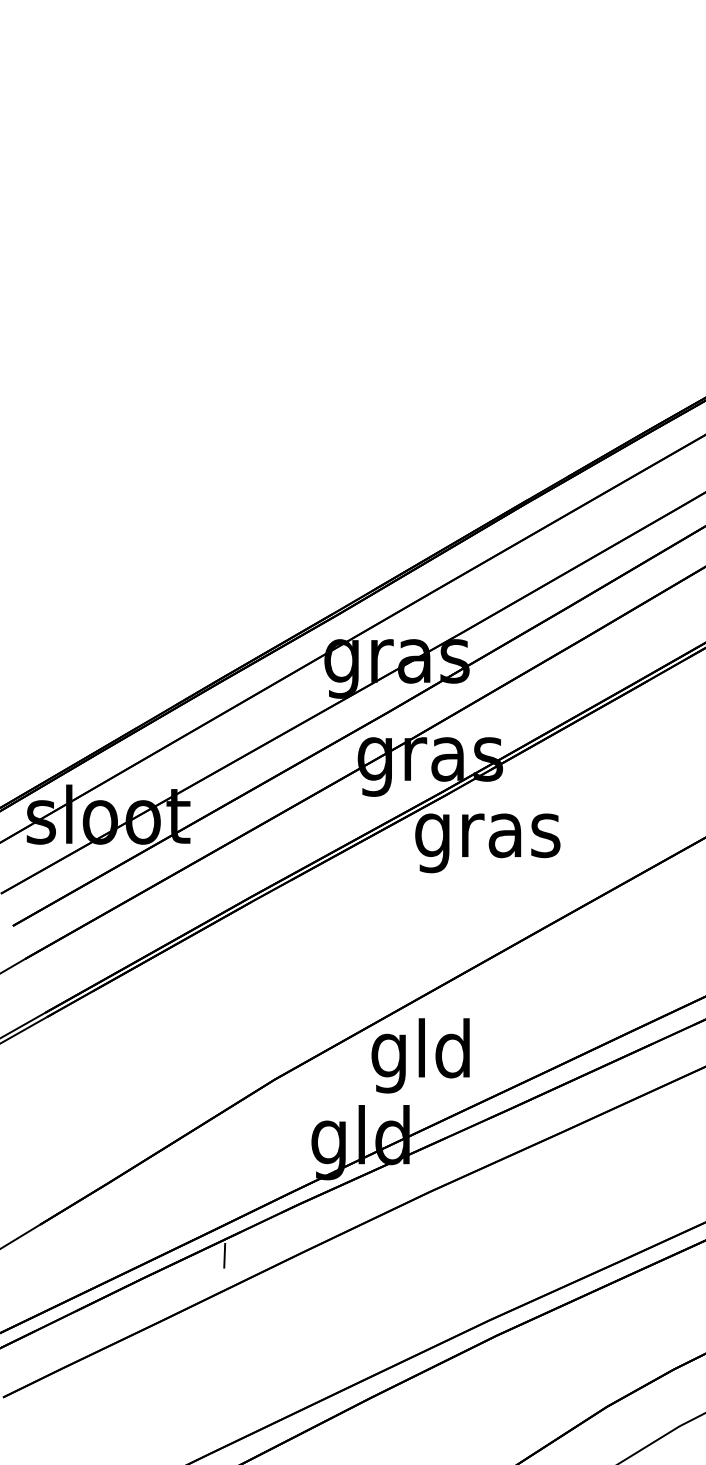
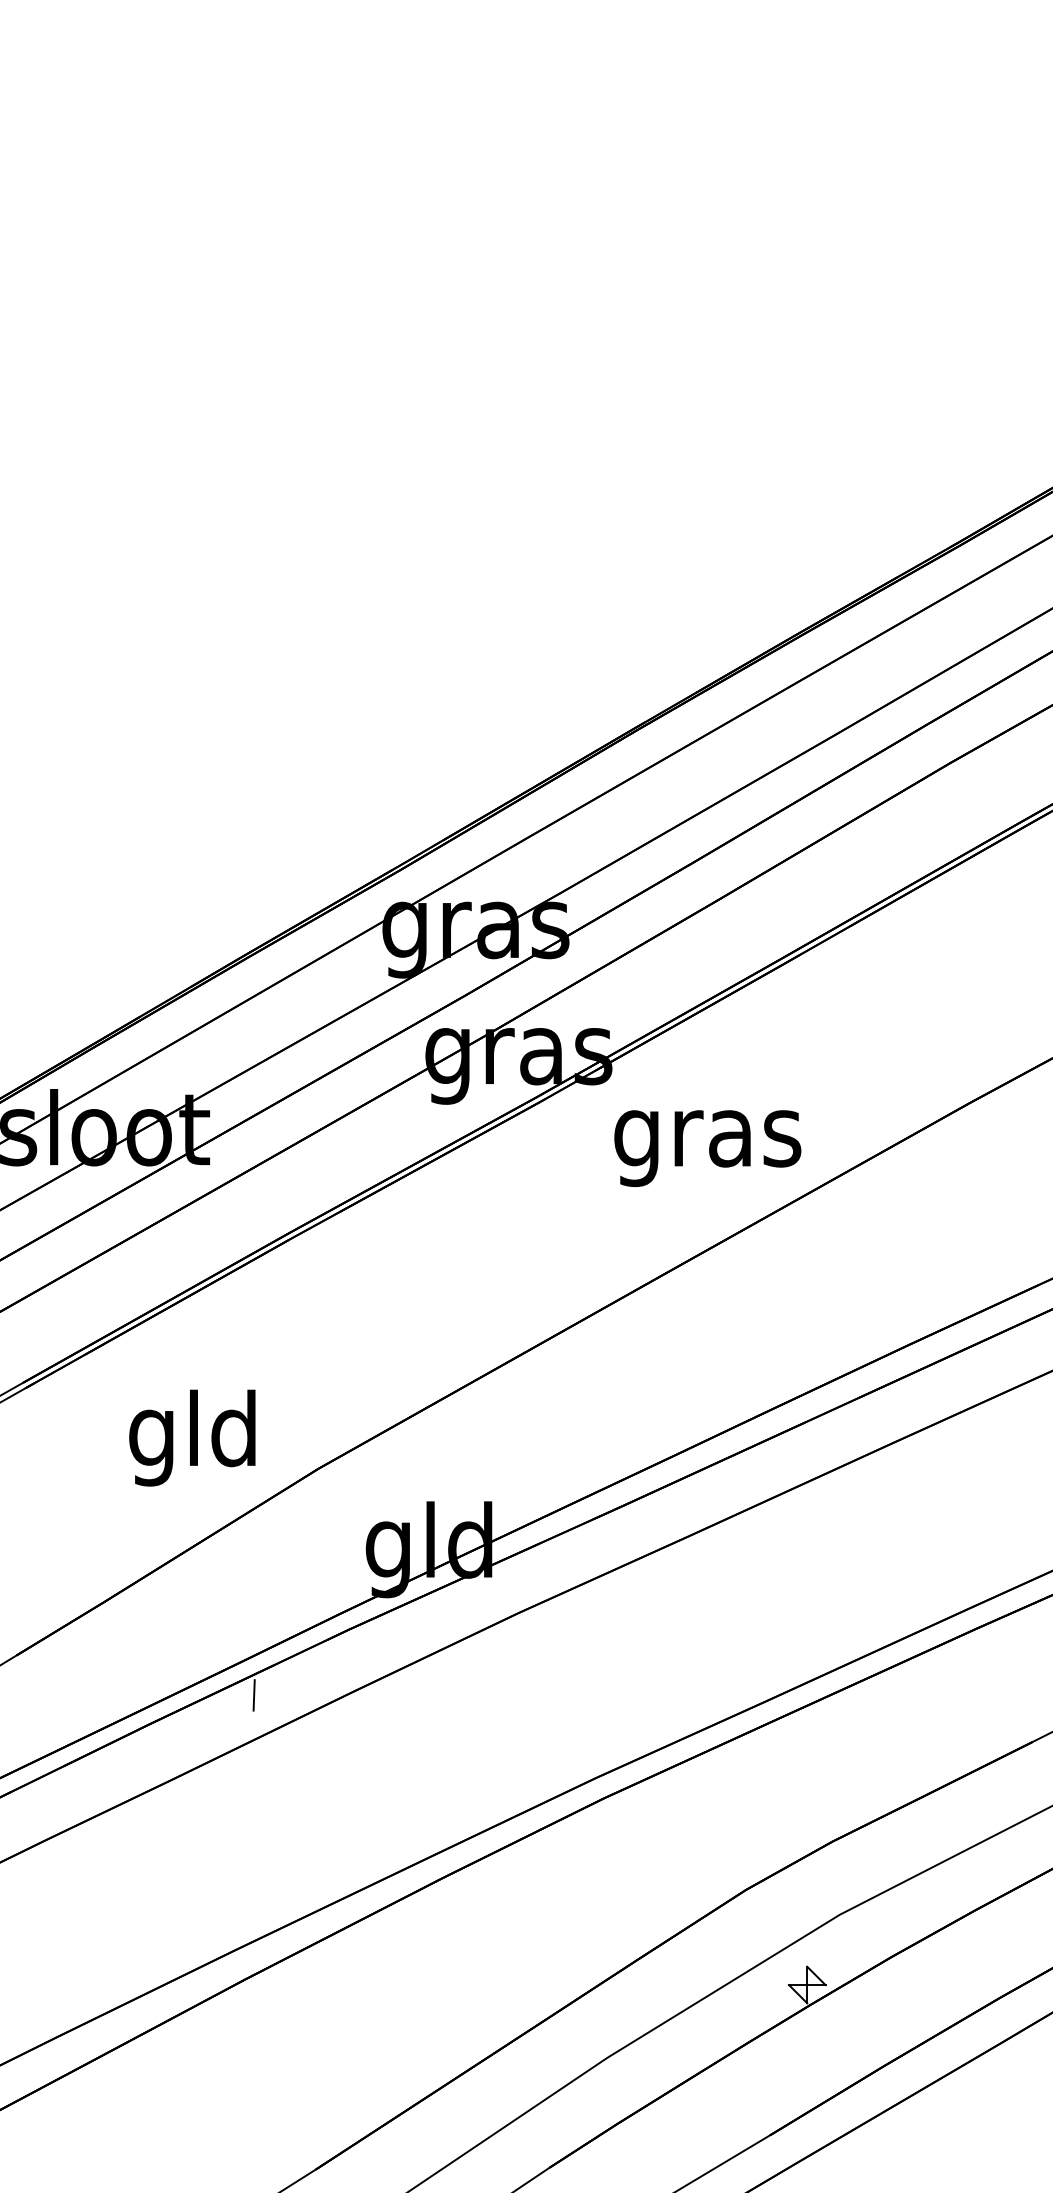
text: (487, 843) -> (707, 1148), moved
text: (420, 1055) -> (192, 1437), moved

